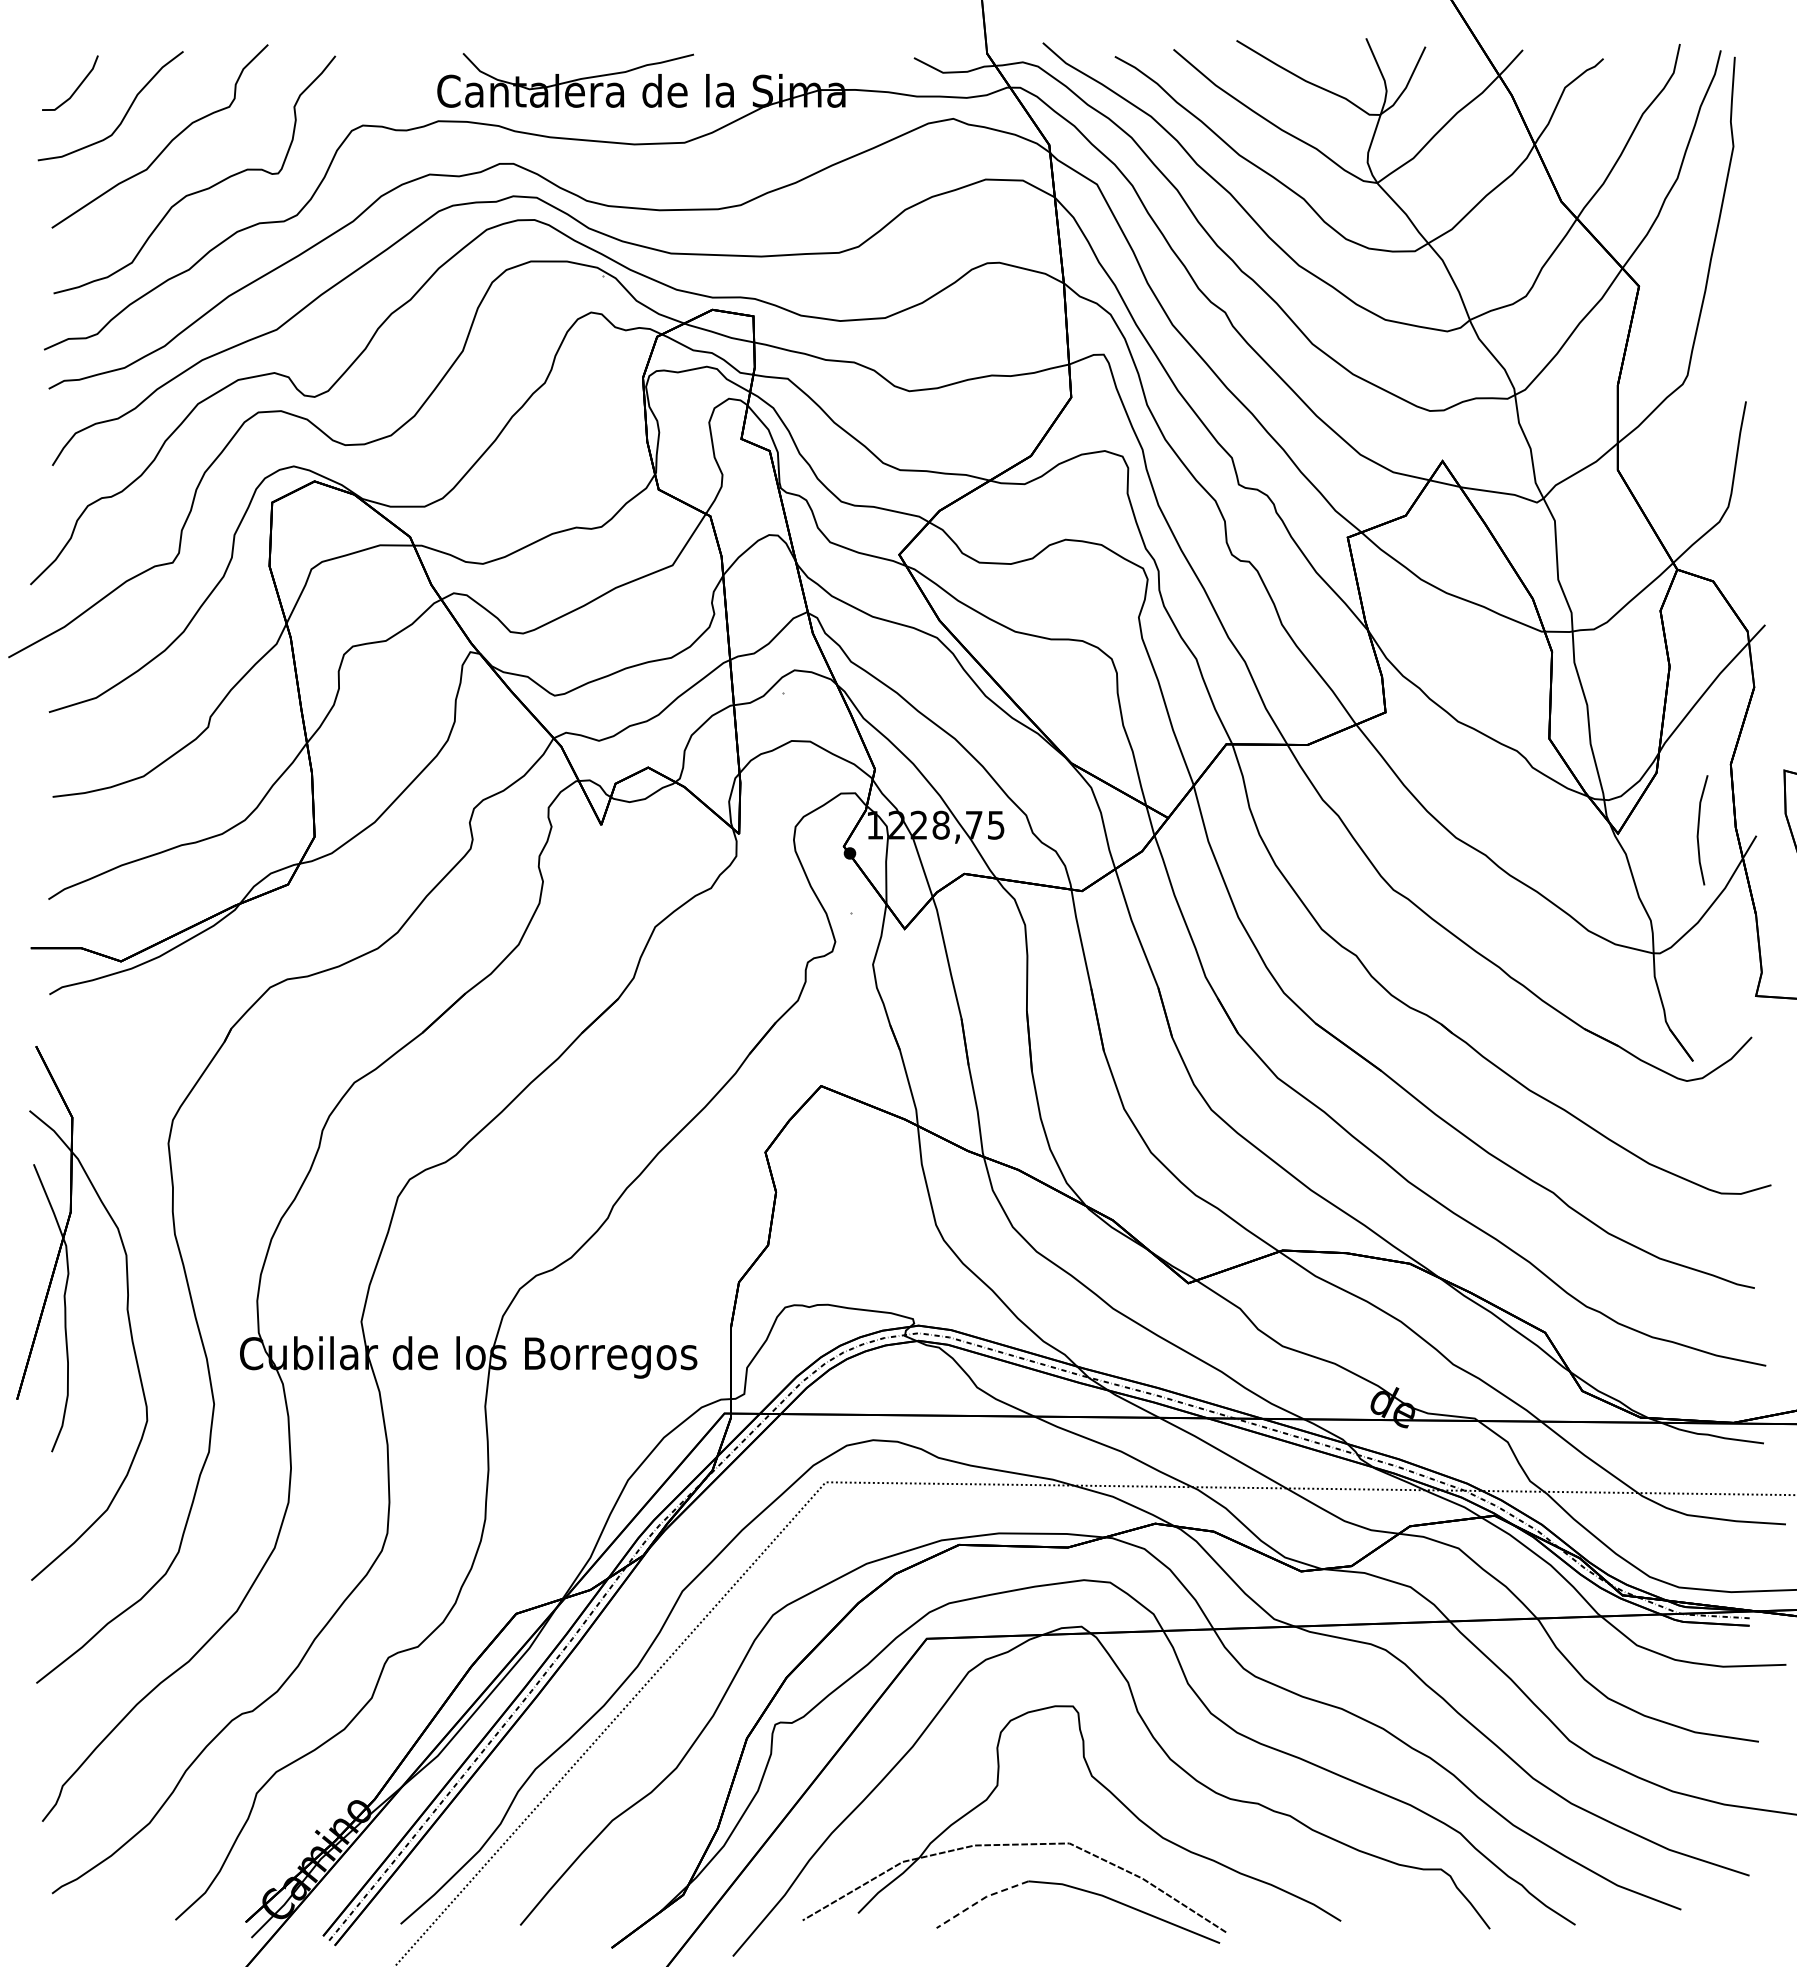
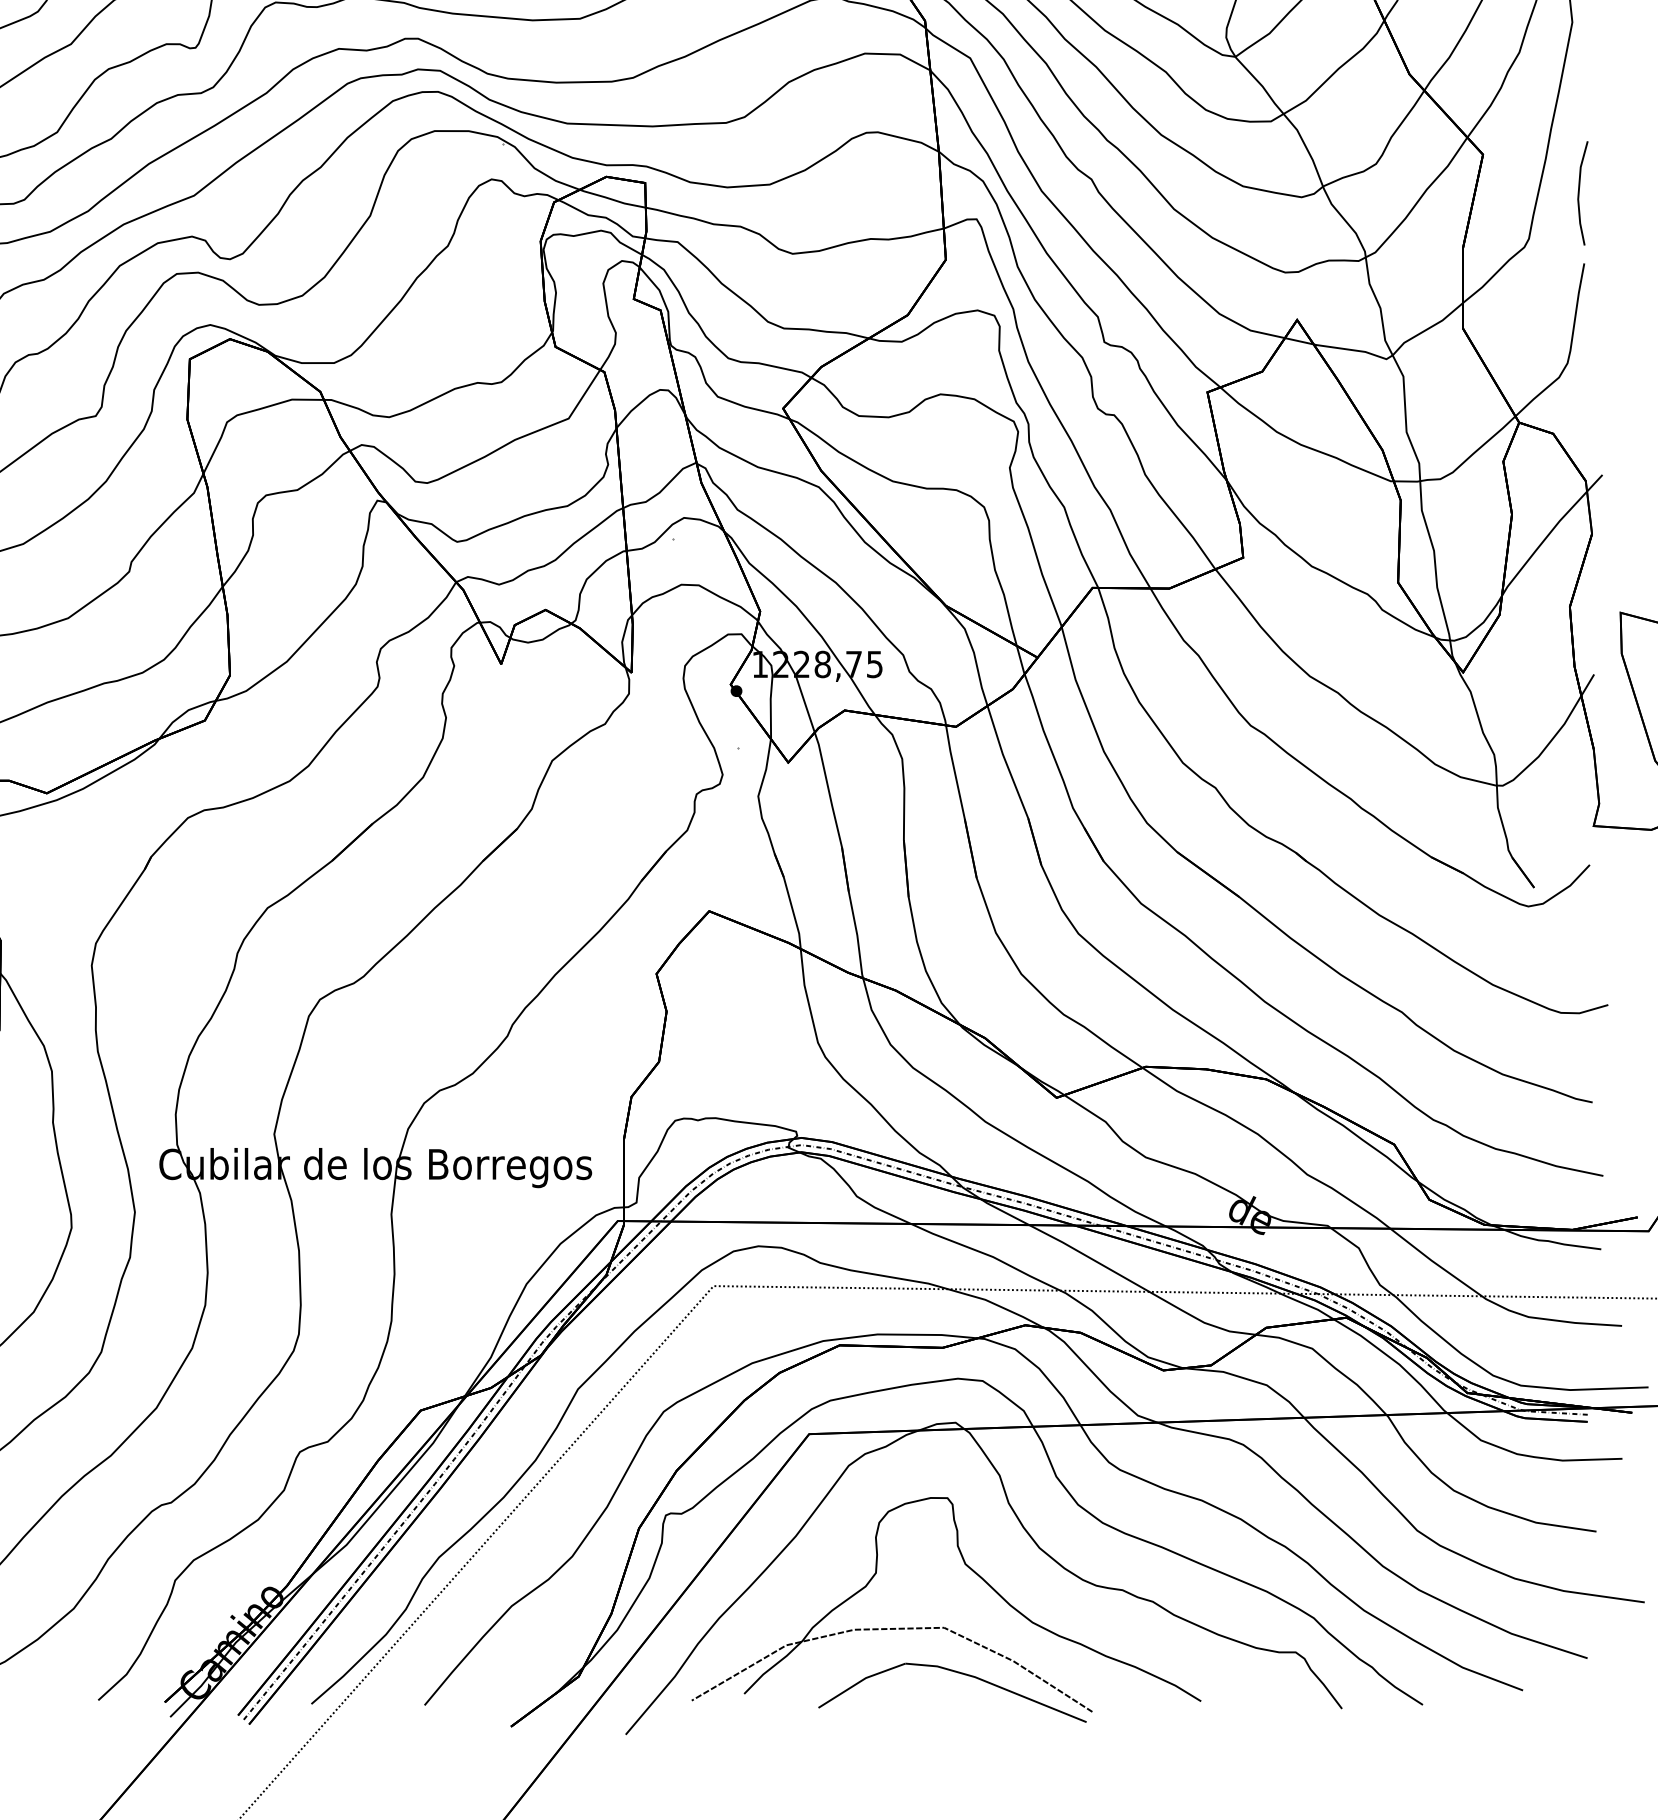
line: (1699, 829) -> (1579, 192), moved
line: (980, 1900) -> (859, 1681), dashed -> solid

